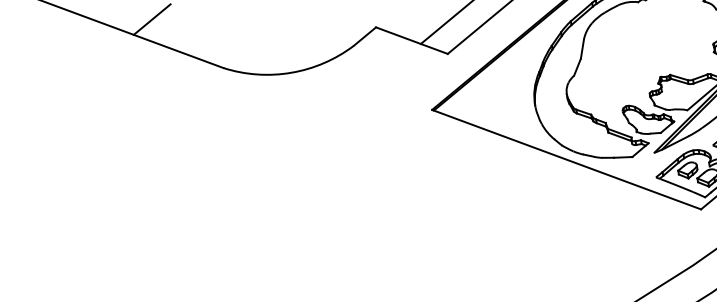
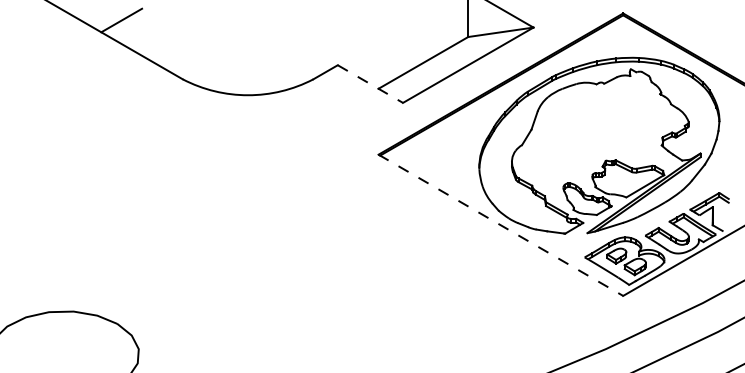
line: (412, 41) -> (370, 84), solid -> dashed
line: (567, 159) -> (501, 225), solid -> dashed

